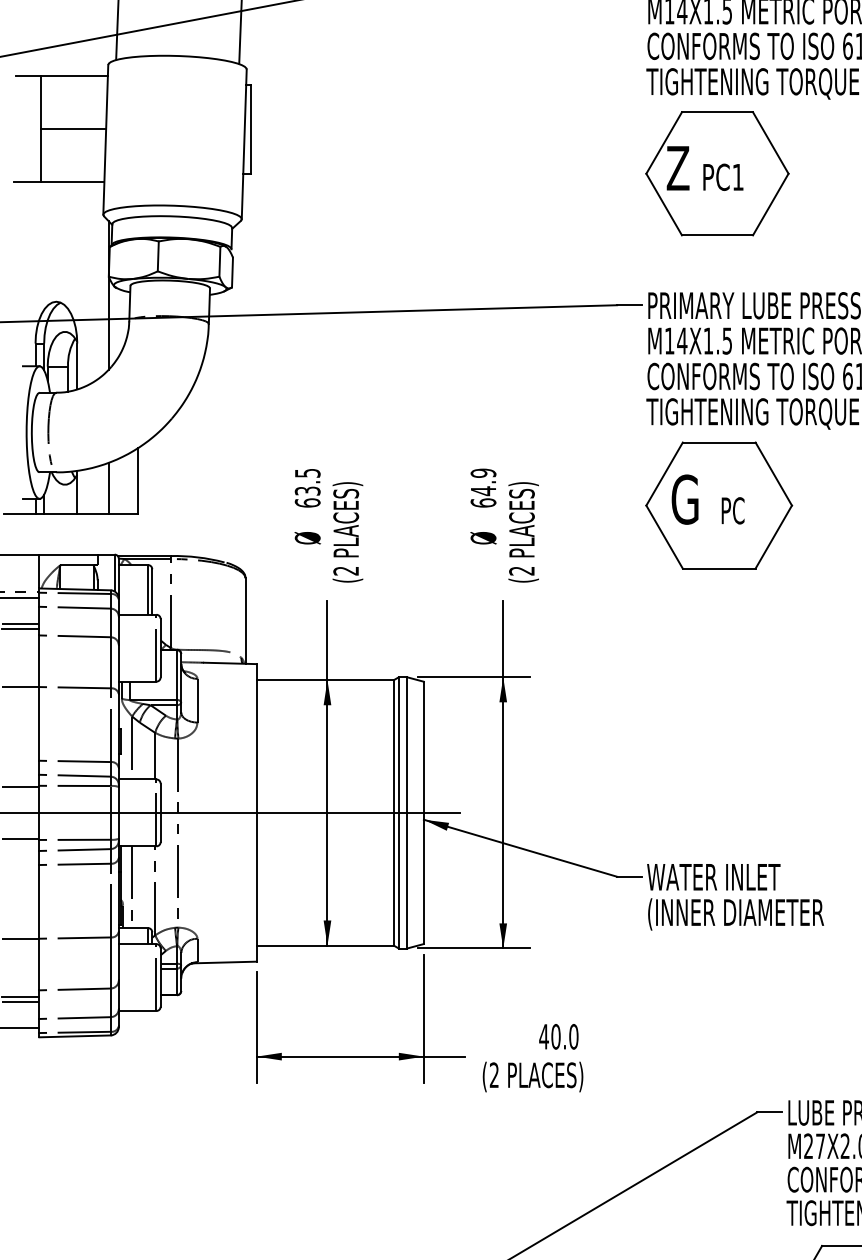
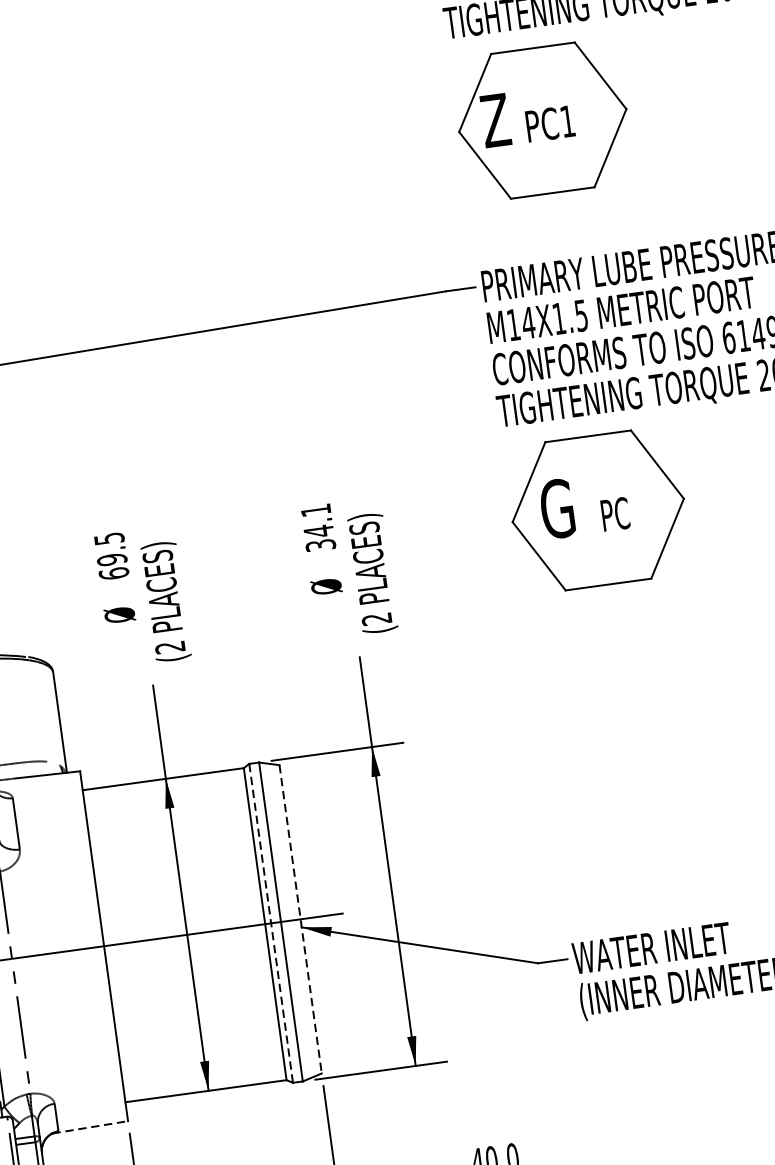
text: (483, 487) -> (318, 527), 64.9 -> 34.1
text: (307, 490) -> (111, 559), 63.5 -> 69.5
line: (398, 812) -> (270, 922), solid -> dashed
line: (423, 813) -> (300, 920), solid -> dashed
line: (225, 962) -> (91, 1127), solid -> dashed

